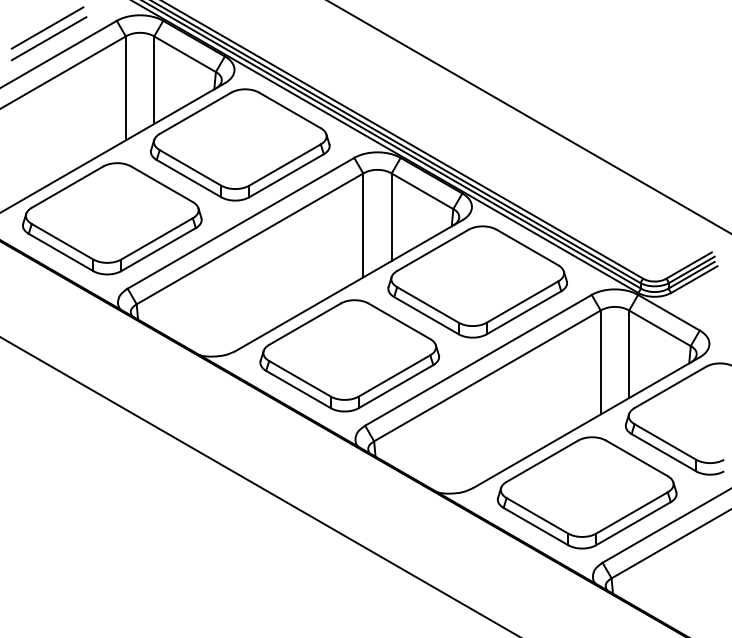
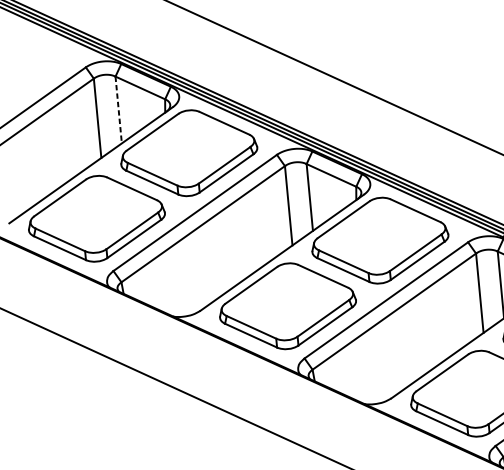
line: (47, 27) -> (33, 77), removed
line: (48, 38) -> (34, 85), removed
line: (154, 80) -> (118, 110), solid -> dashed

